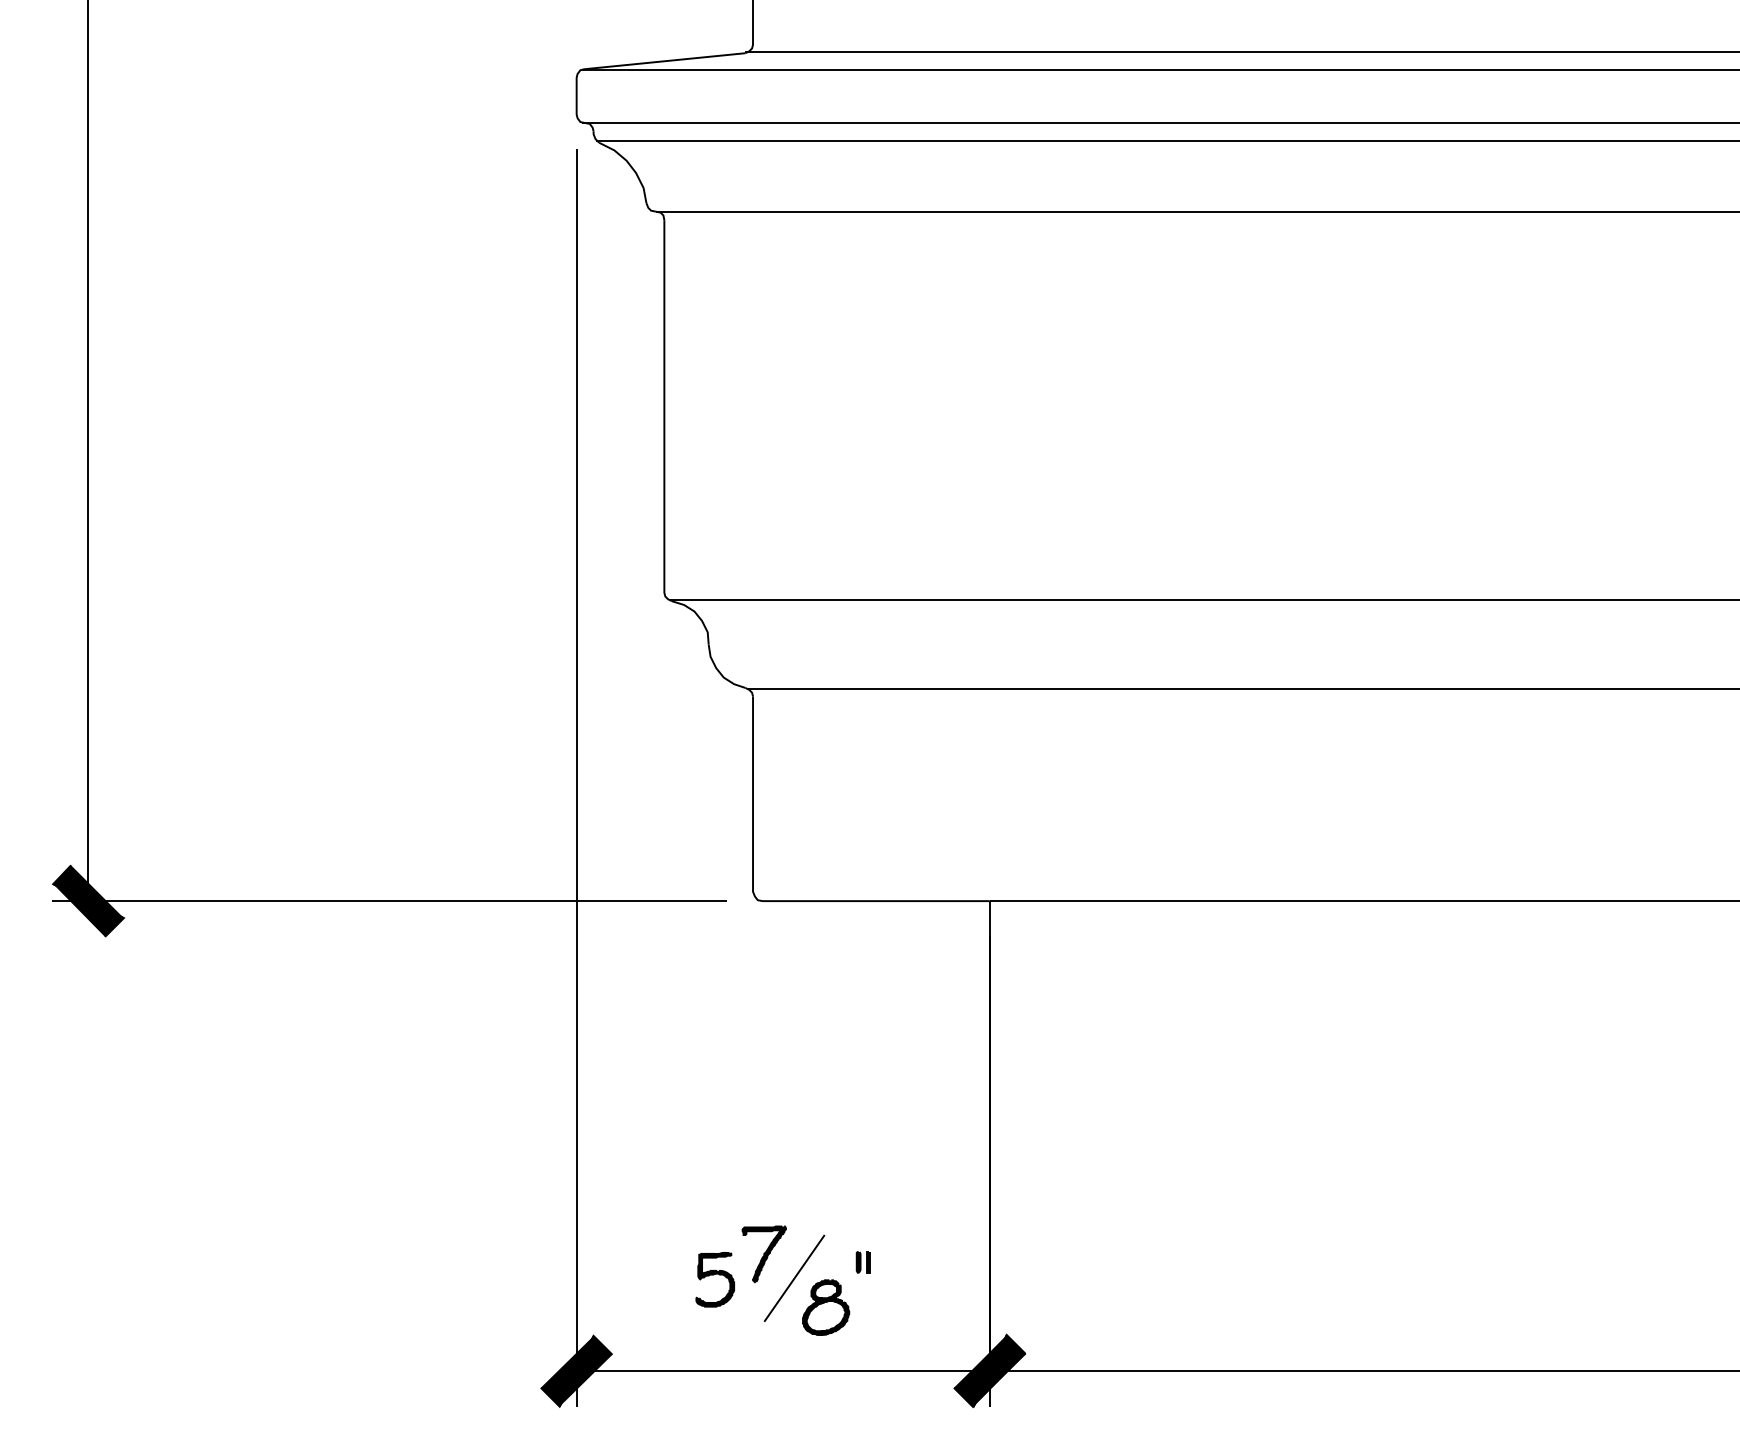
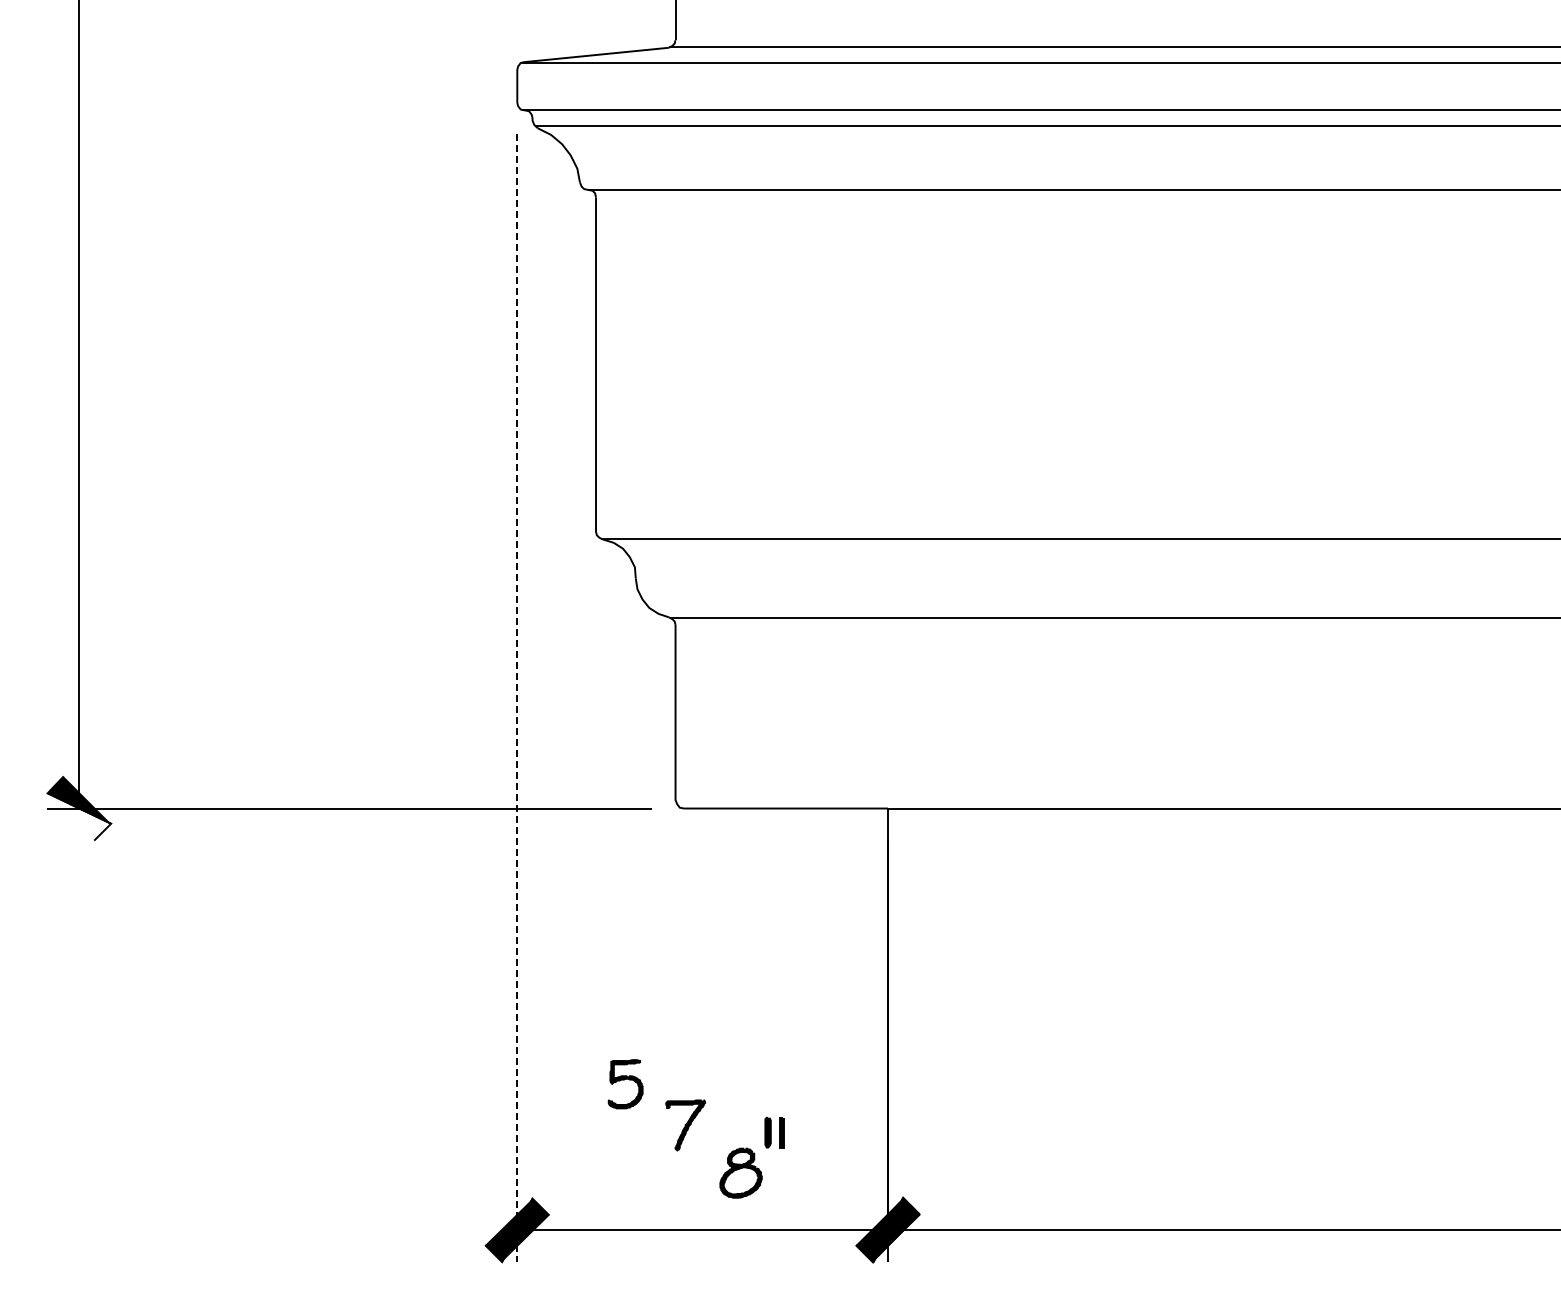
line: (576, 778) -> (517, 698), solid -> dashed
fill: (88, 910) -> (79, 816), removed
part: (862, 1262) -> (773, 1132), size x1.6
line: (794, 1277) -> (712, 1146), removed
part: (715, 1280) -> (625, 1084), moved

